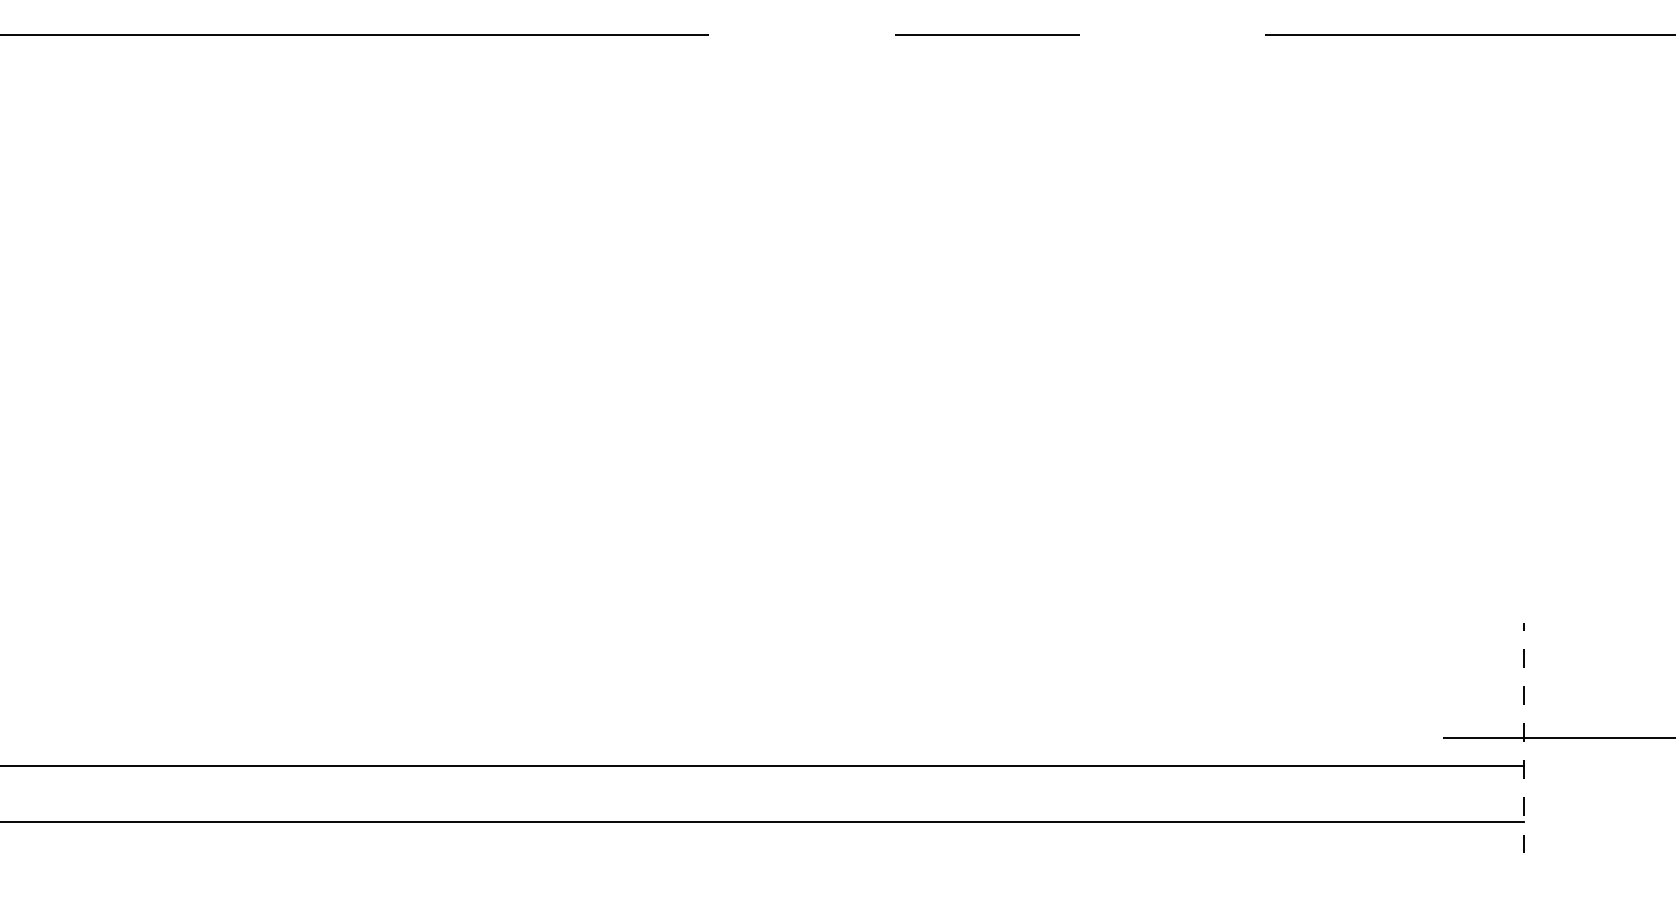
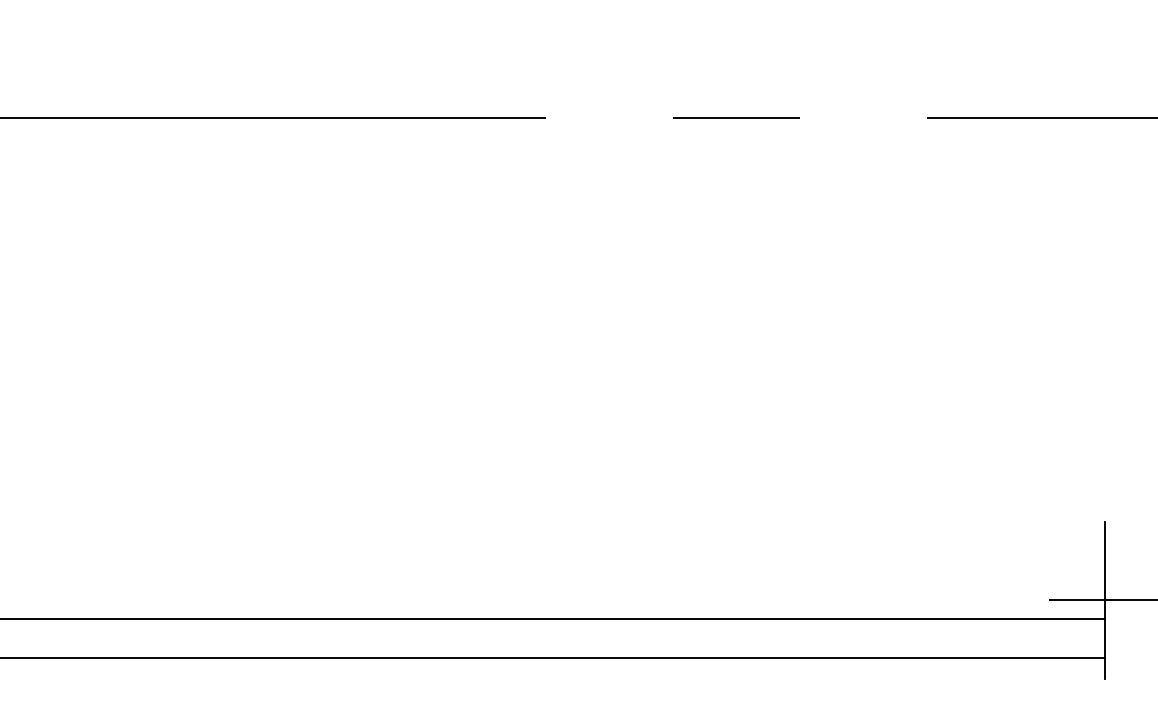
line: (1523, 738) -> (1104, 600), dashed -> solid

